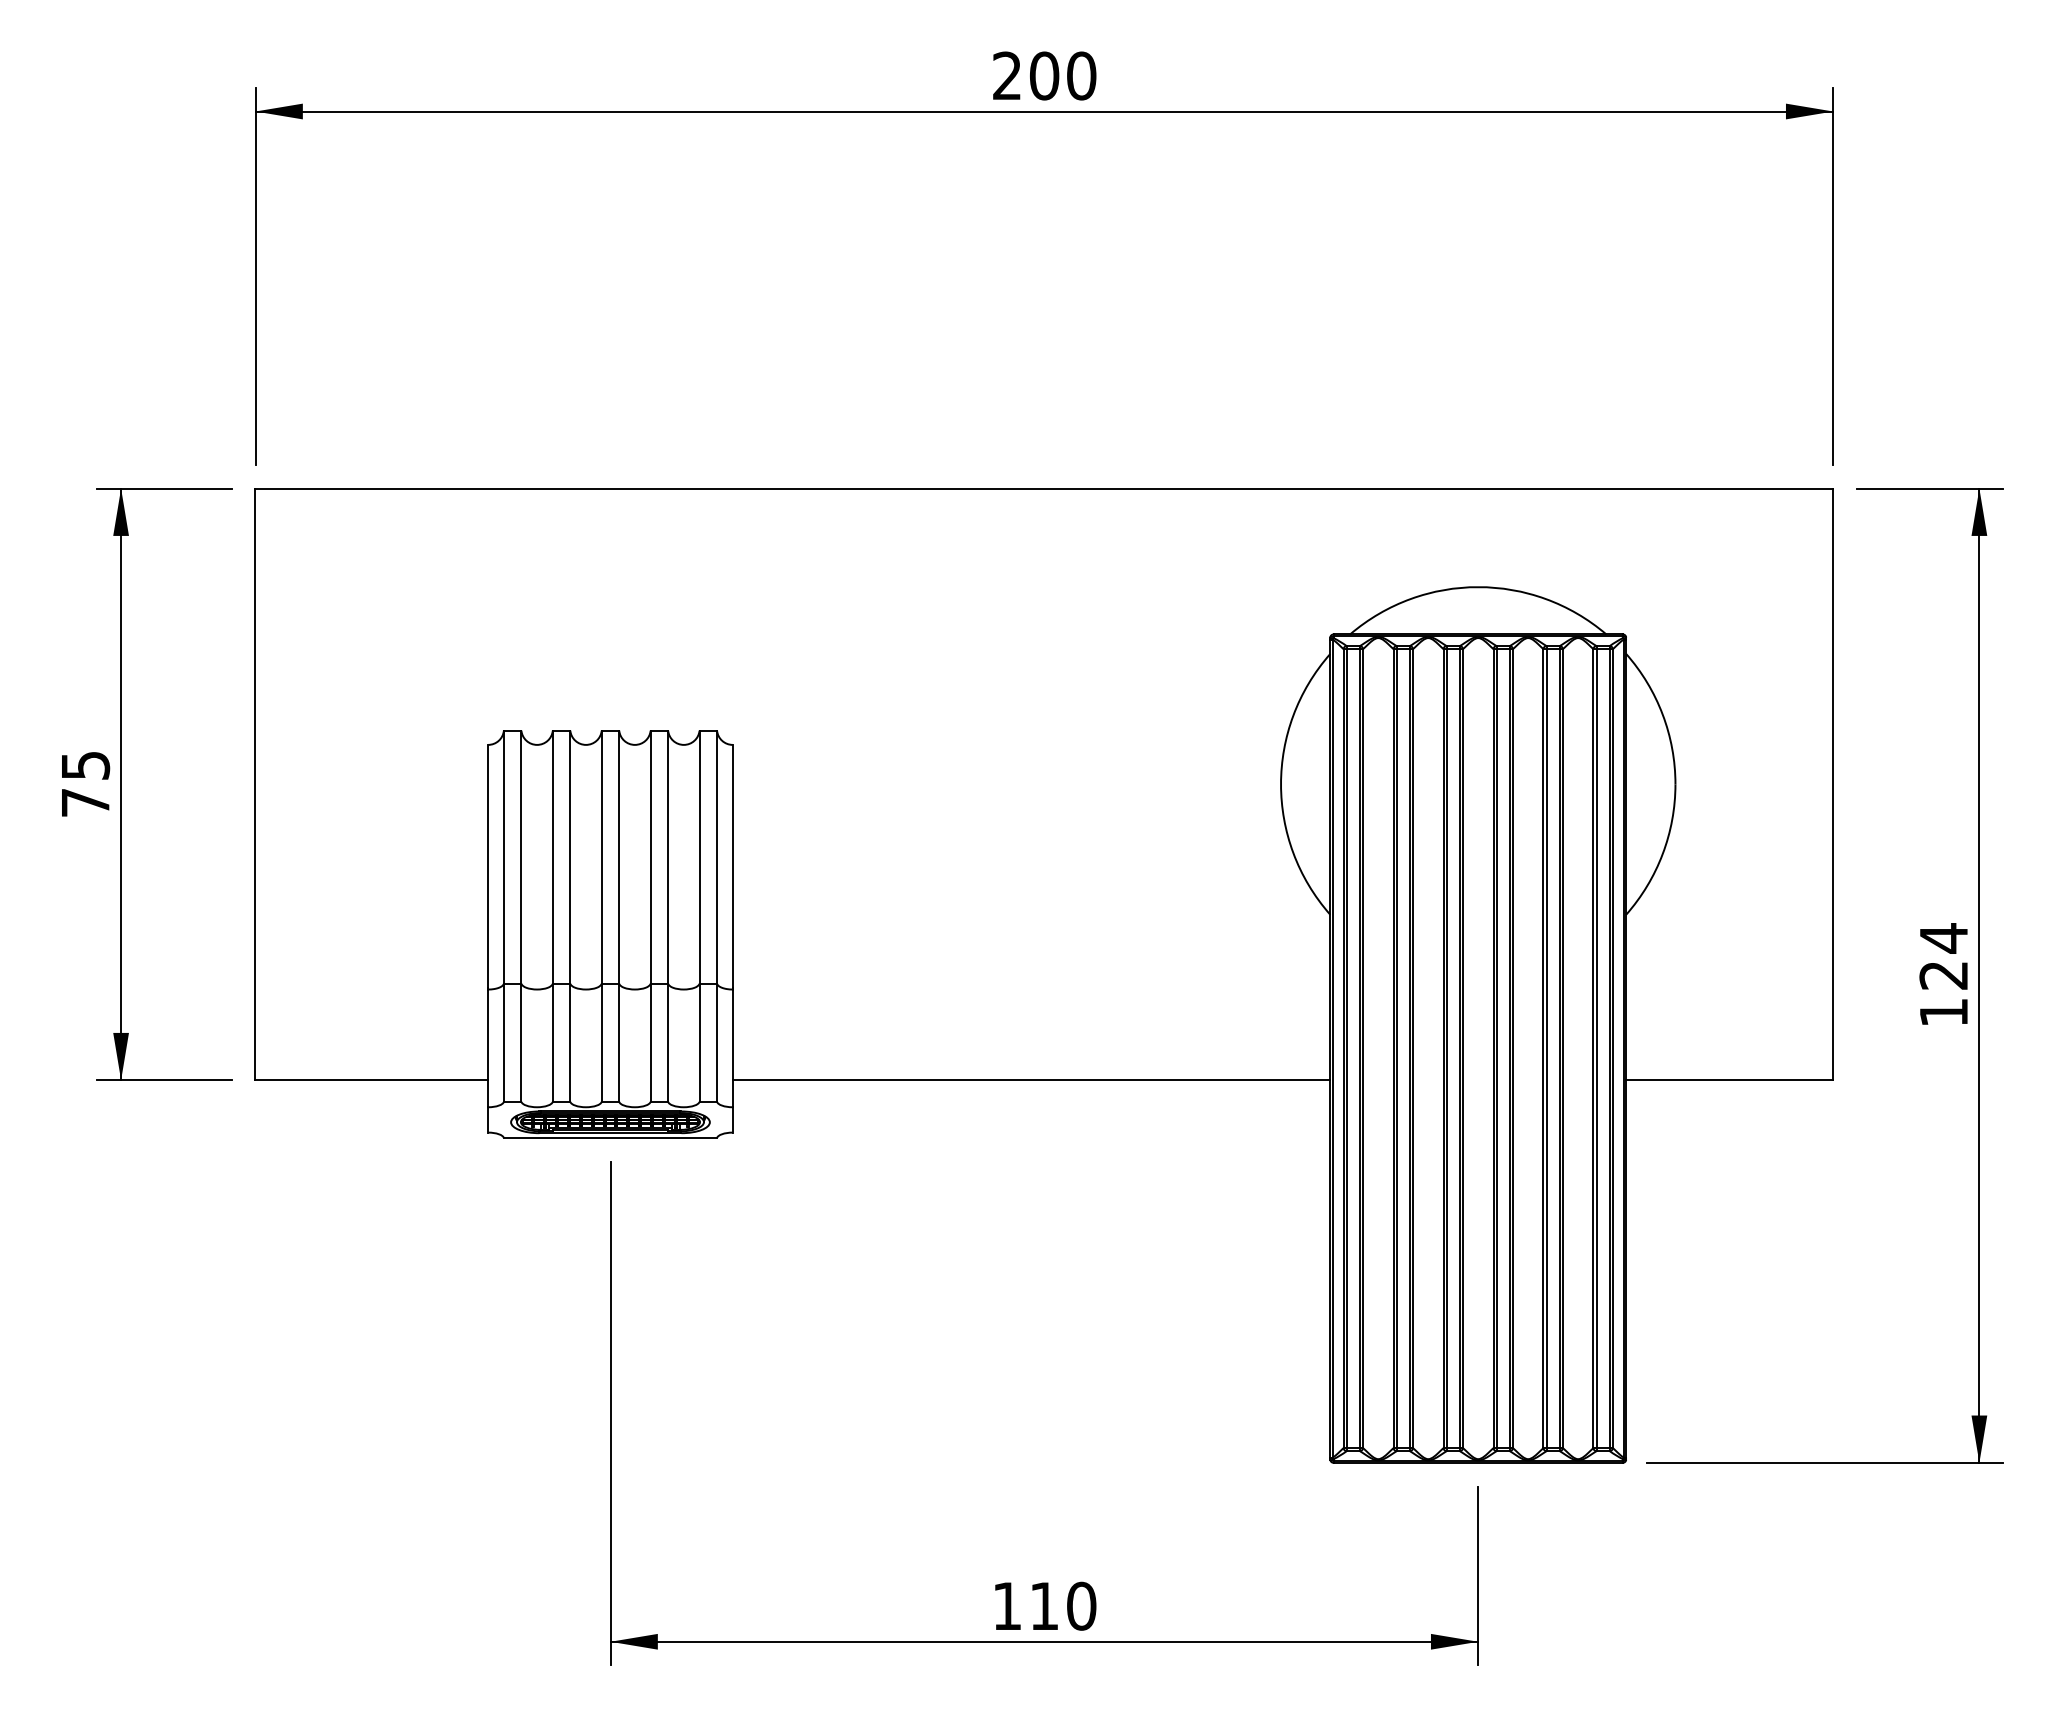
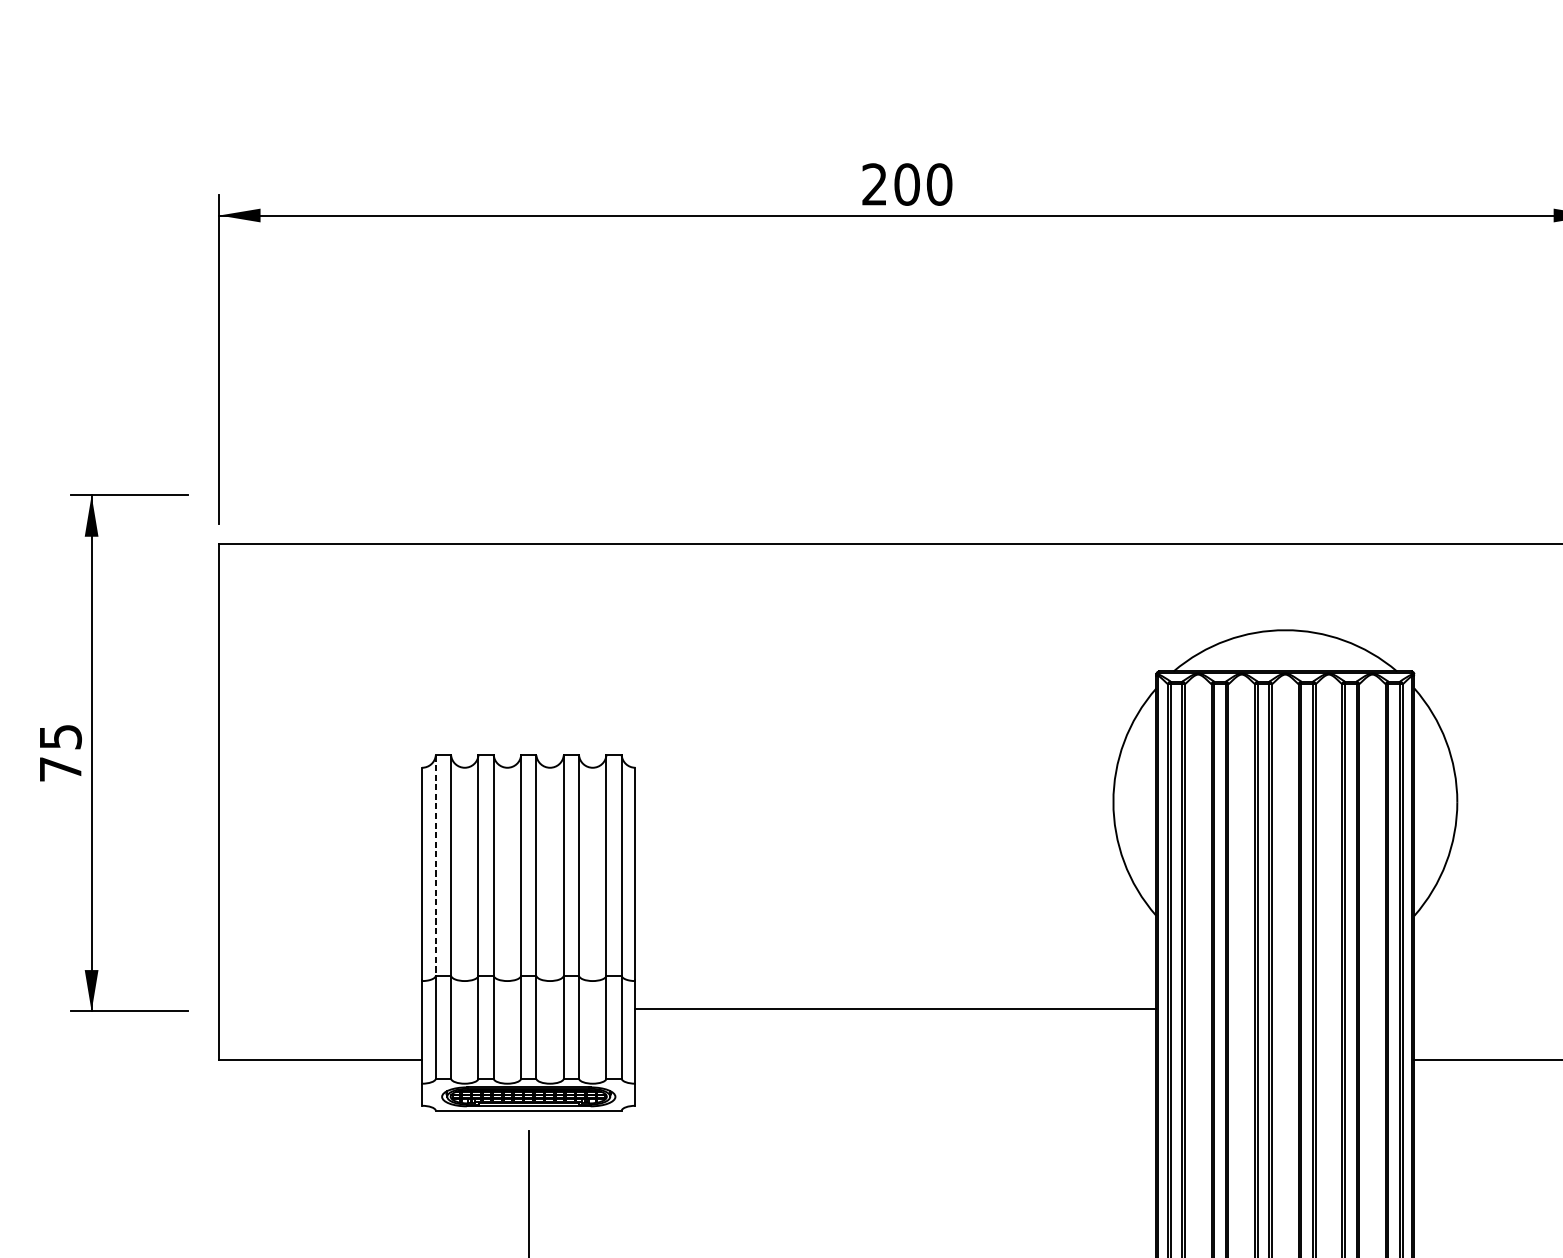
part: (121, 784) -> (91, 753), moved
line: (503, 857) -> (435, 865), solid -> dashed
line: (1031, 1080) -> (895, 1008), moved

